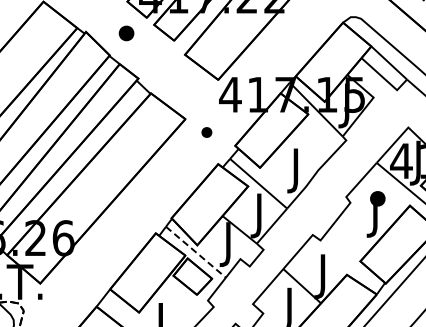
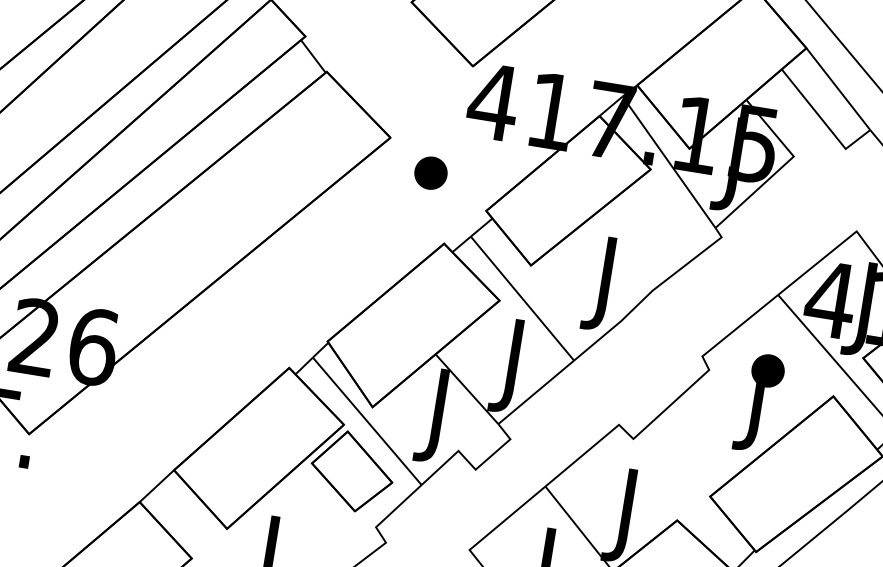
part: (206, 132) -> (430, 173), size x1.43
line: (196, 252) -> (368, 422), dashed -> solid

